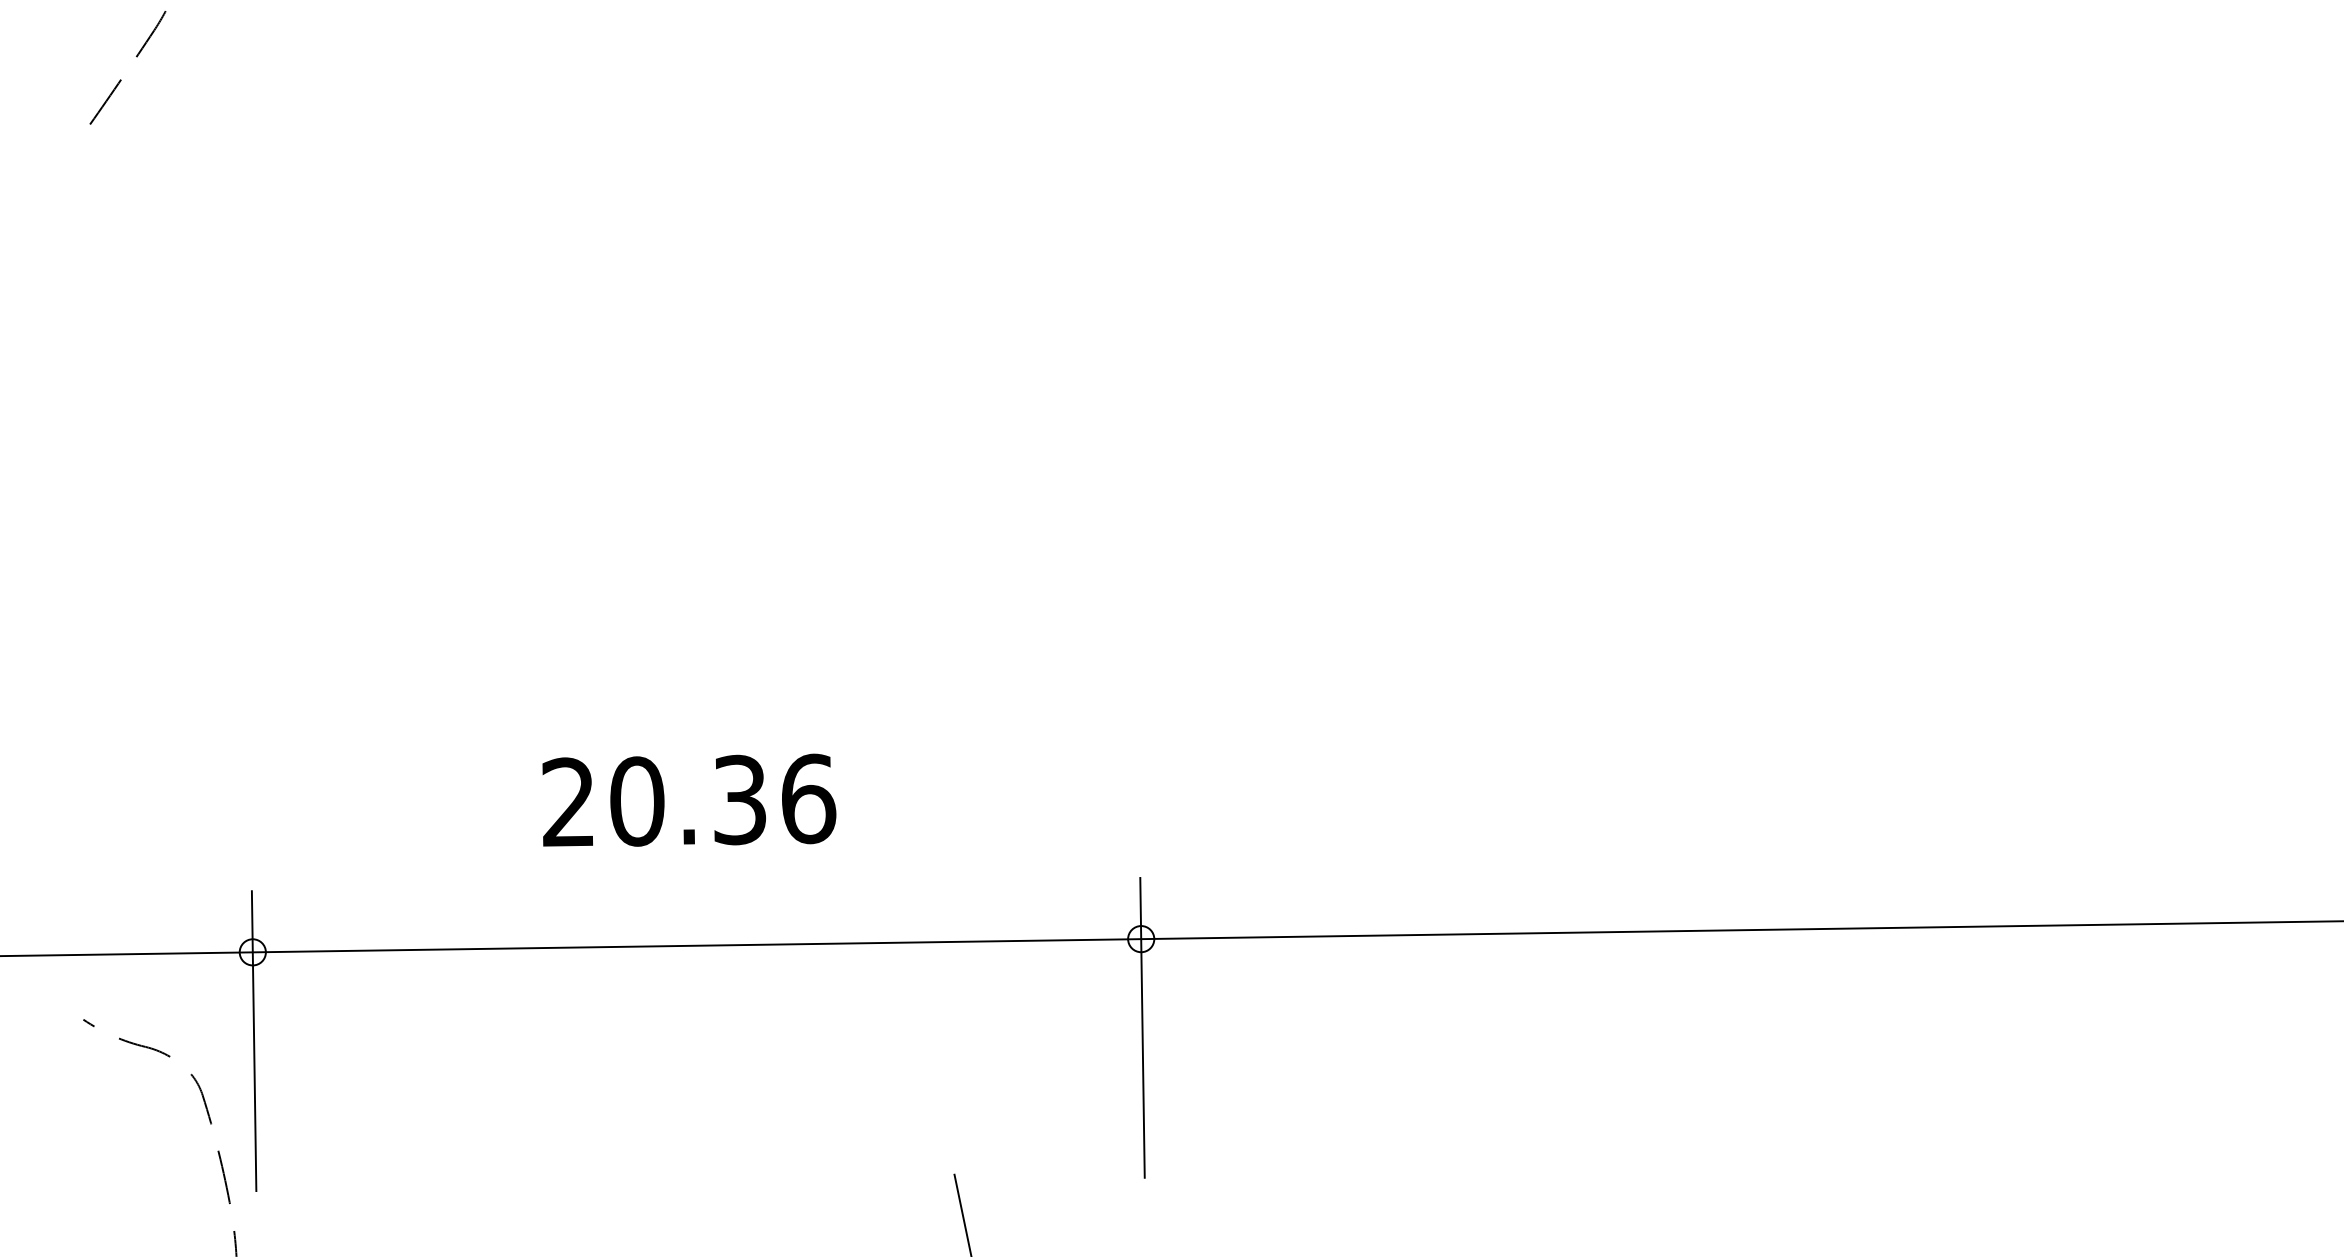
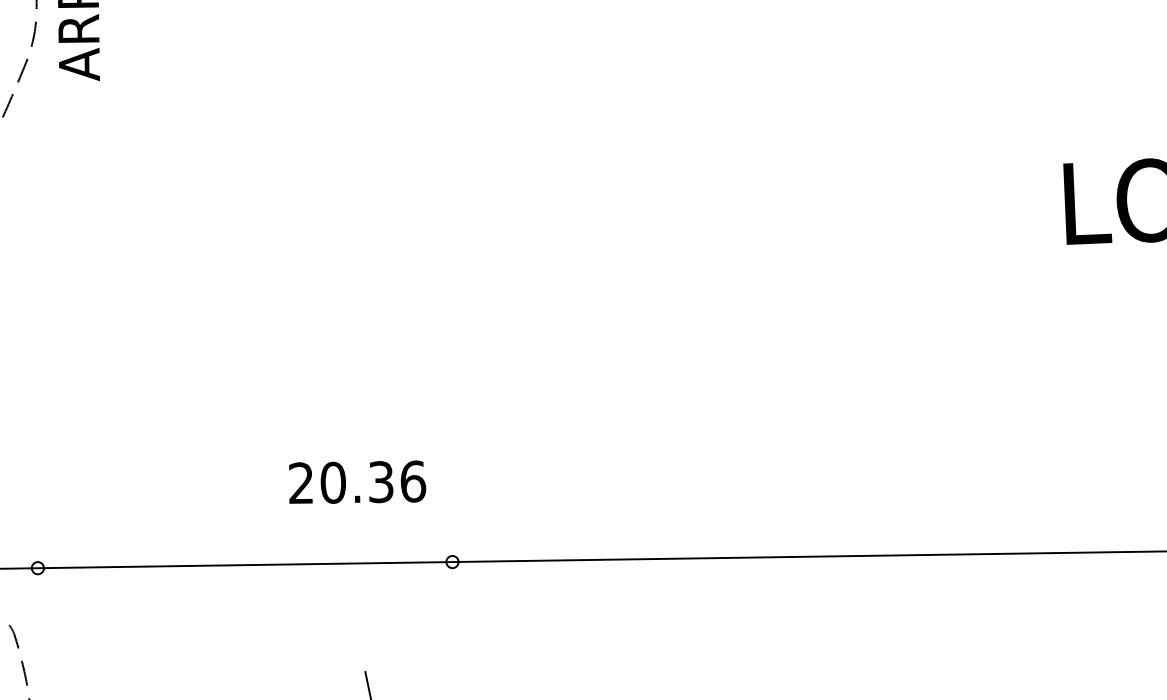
text: (689, 798) -> (357, 481), moved
line: (1143, 1027) -> (453, 603), removed
line: (254, 1040) -> (38, 609), removed

